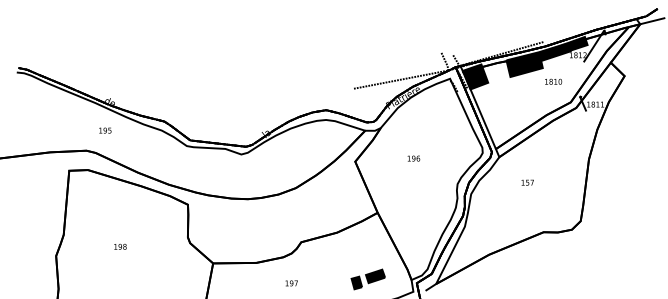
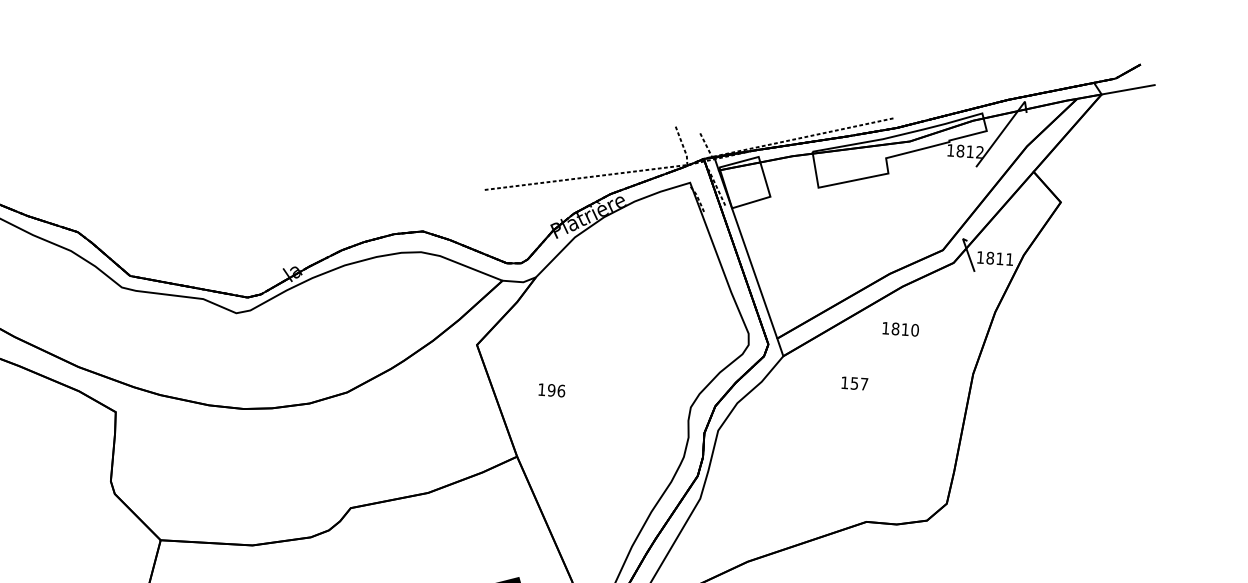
fill: (546, 56) -> (897, 149), removed
fill: (475, 76) -> (744, 181), removed
text: (553, 81) -> (900, 328), moved
text: (413, 158) -> (551, 390), moved
text: (527, 182) -> (854, 383), moved

